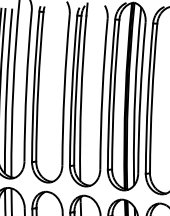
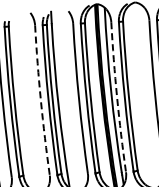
arc: (64, 90) -> (40, 101), solid -> dashed
arc: (140, 97) -> (117, 97), solid -> dashed

